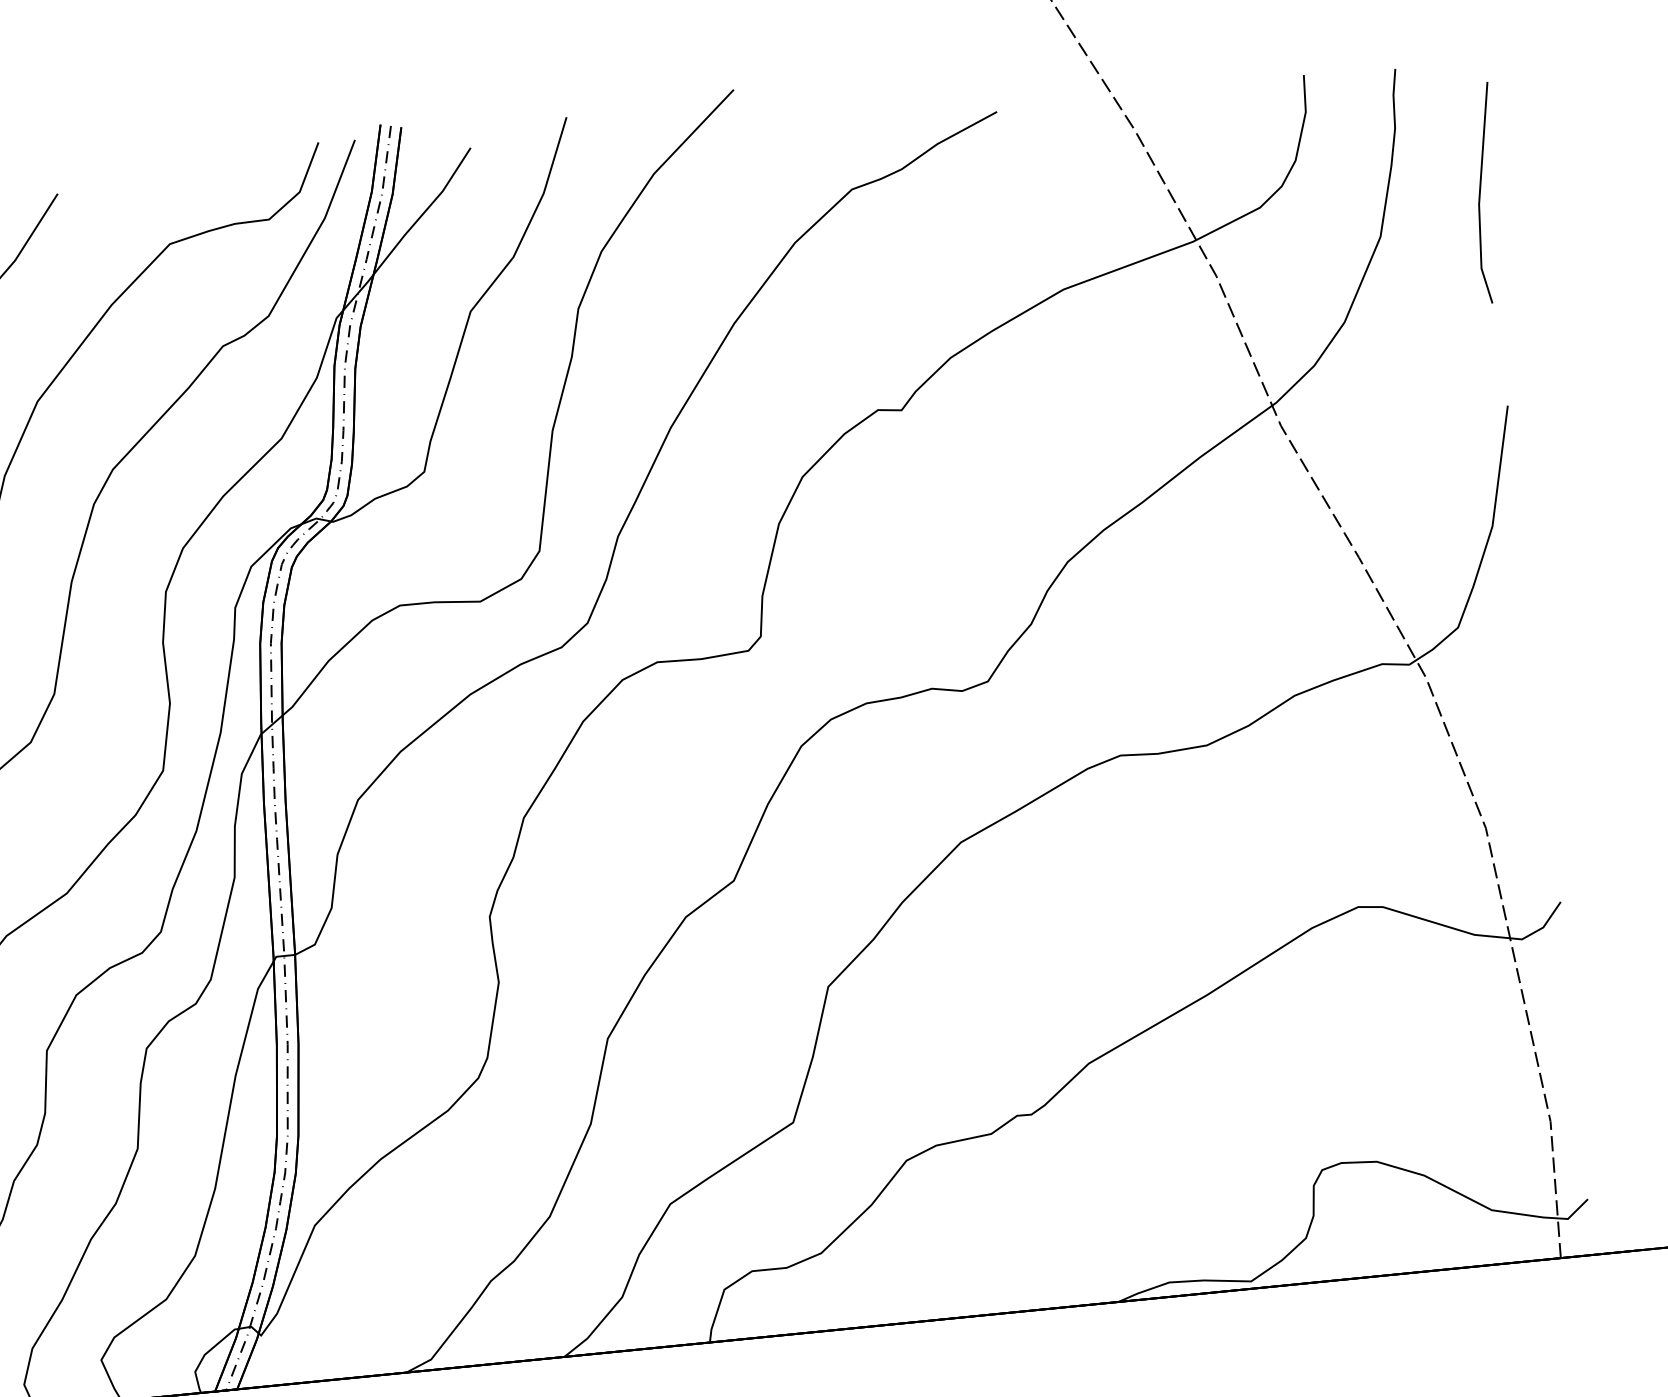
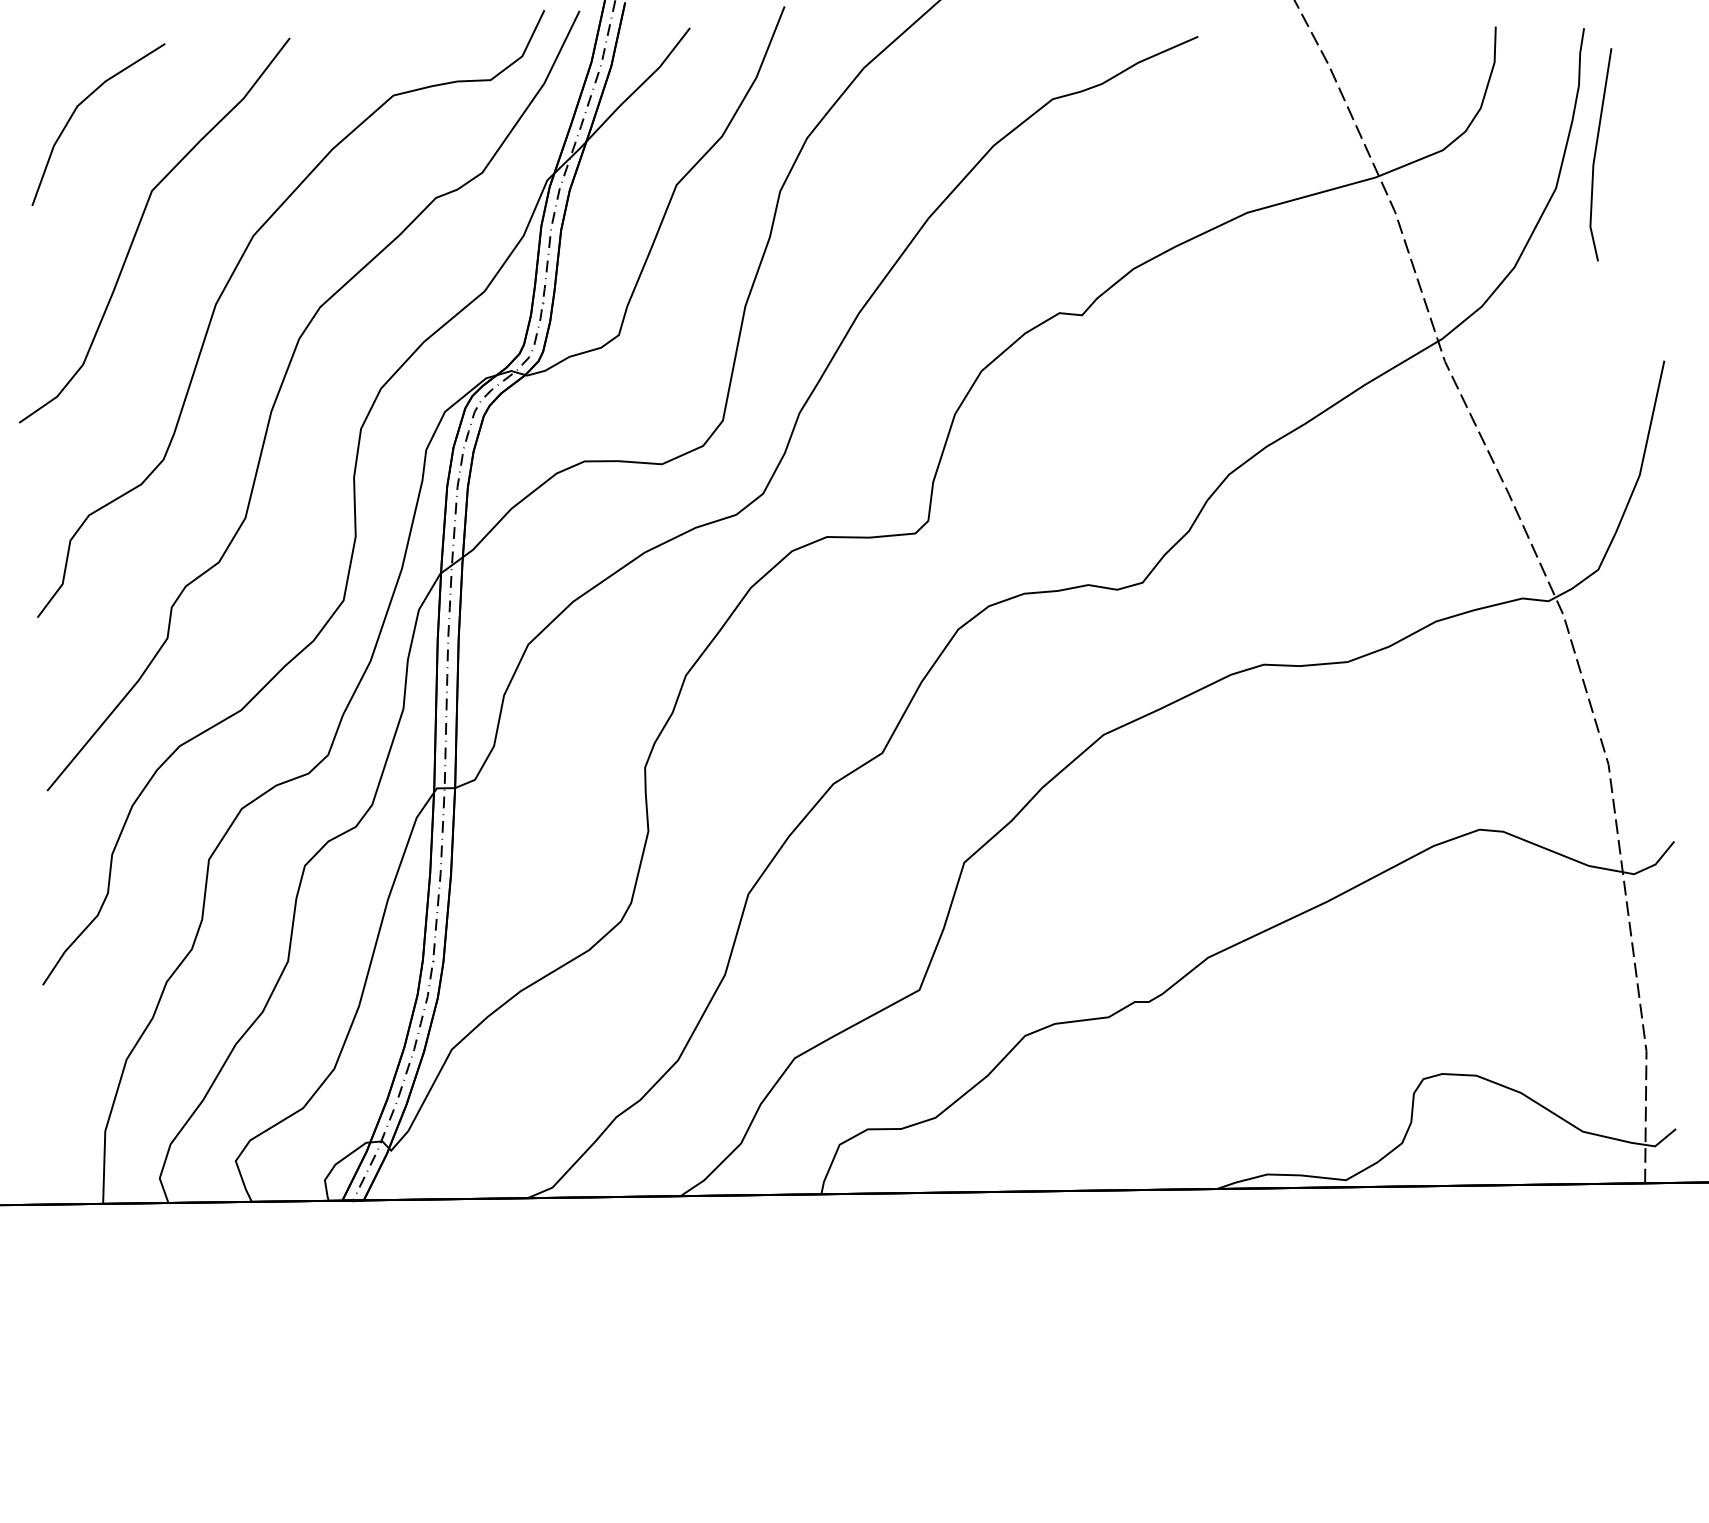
line: (1481, 192) -> (1596, 153), moved

